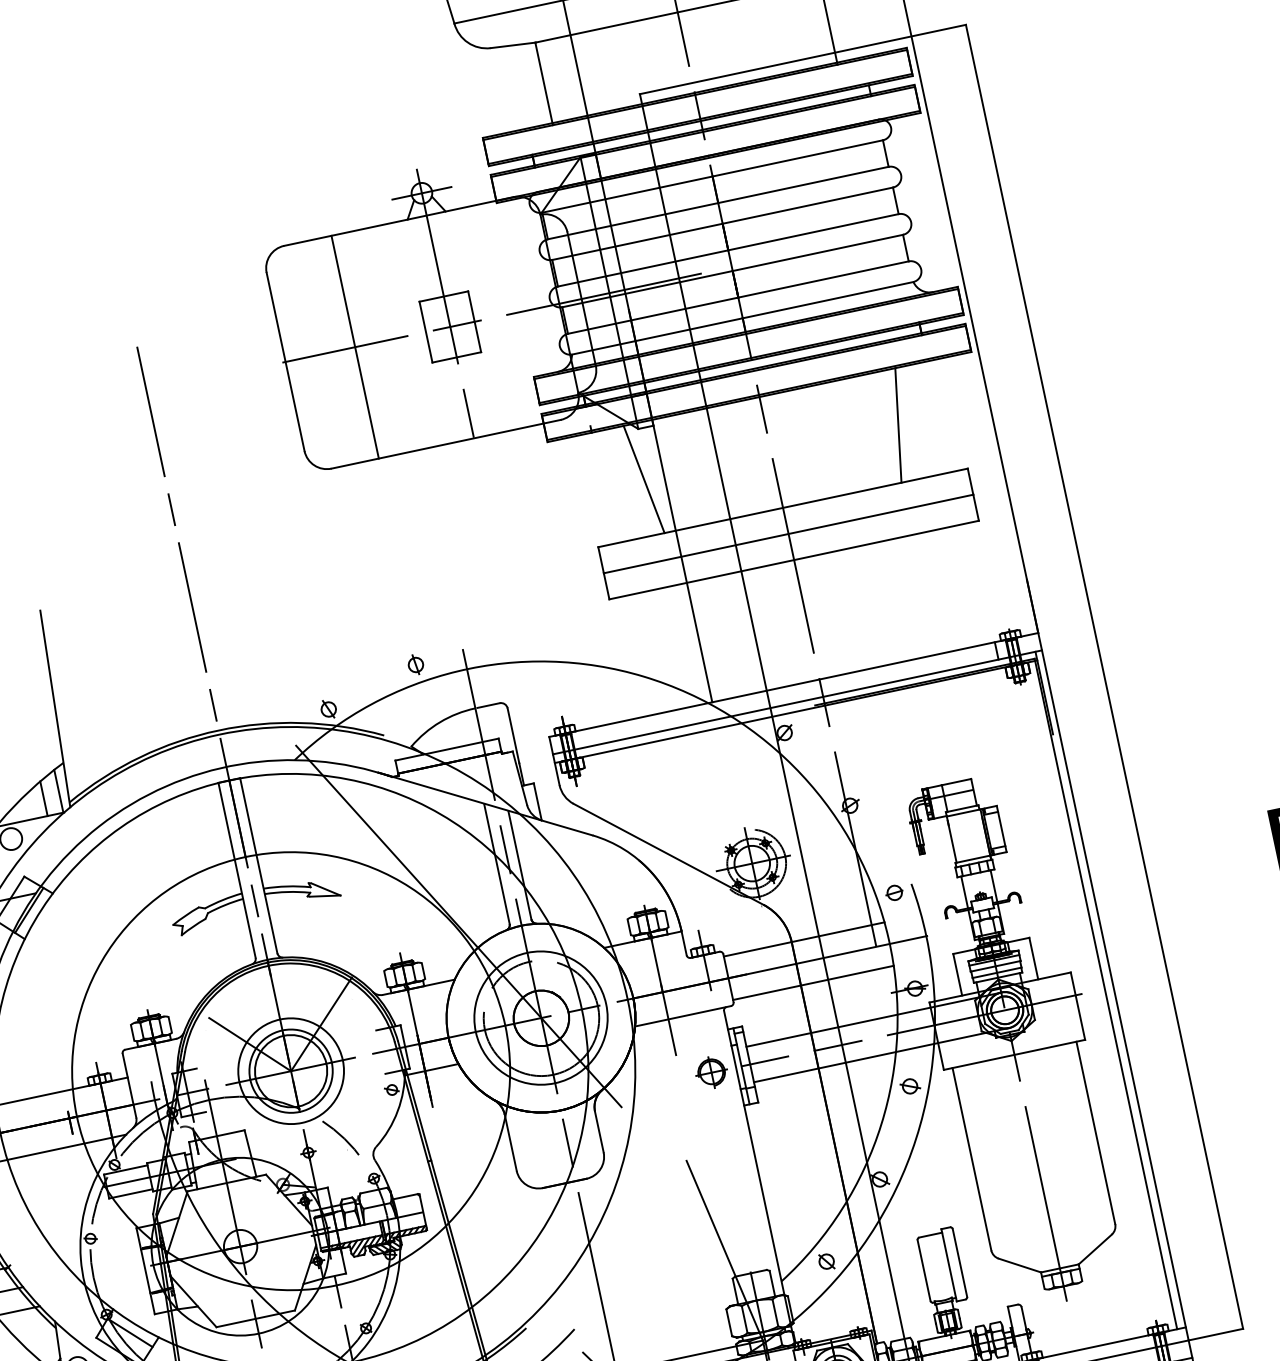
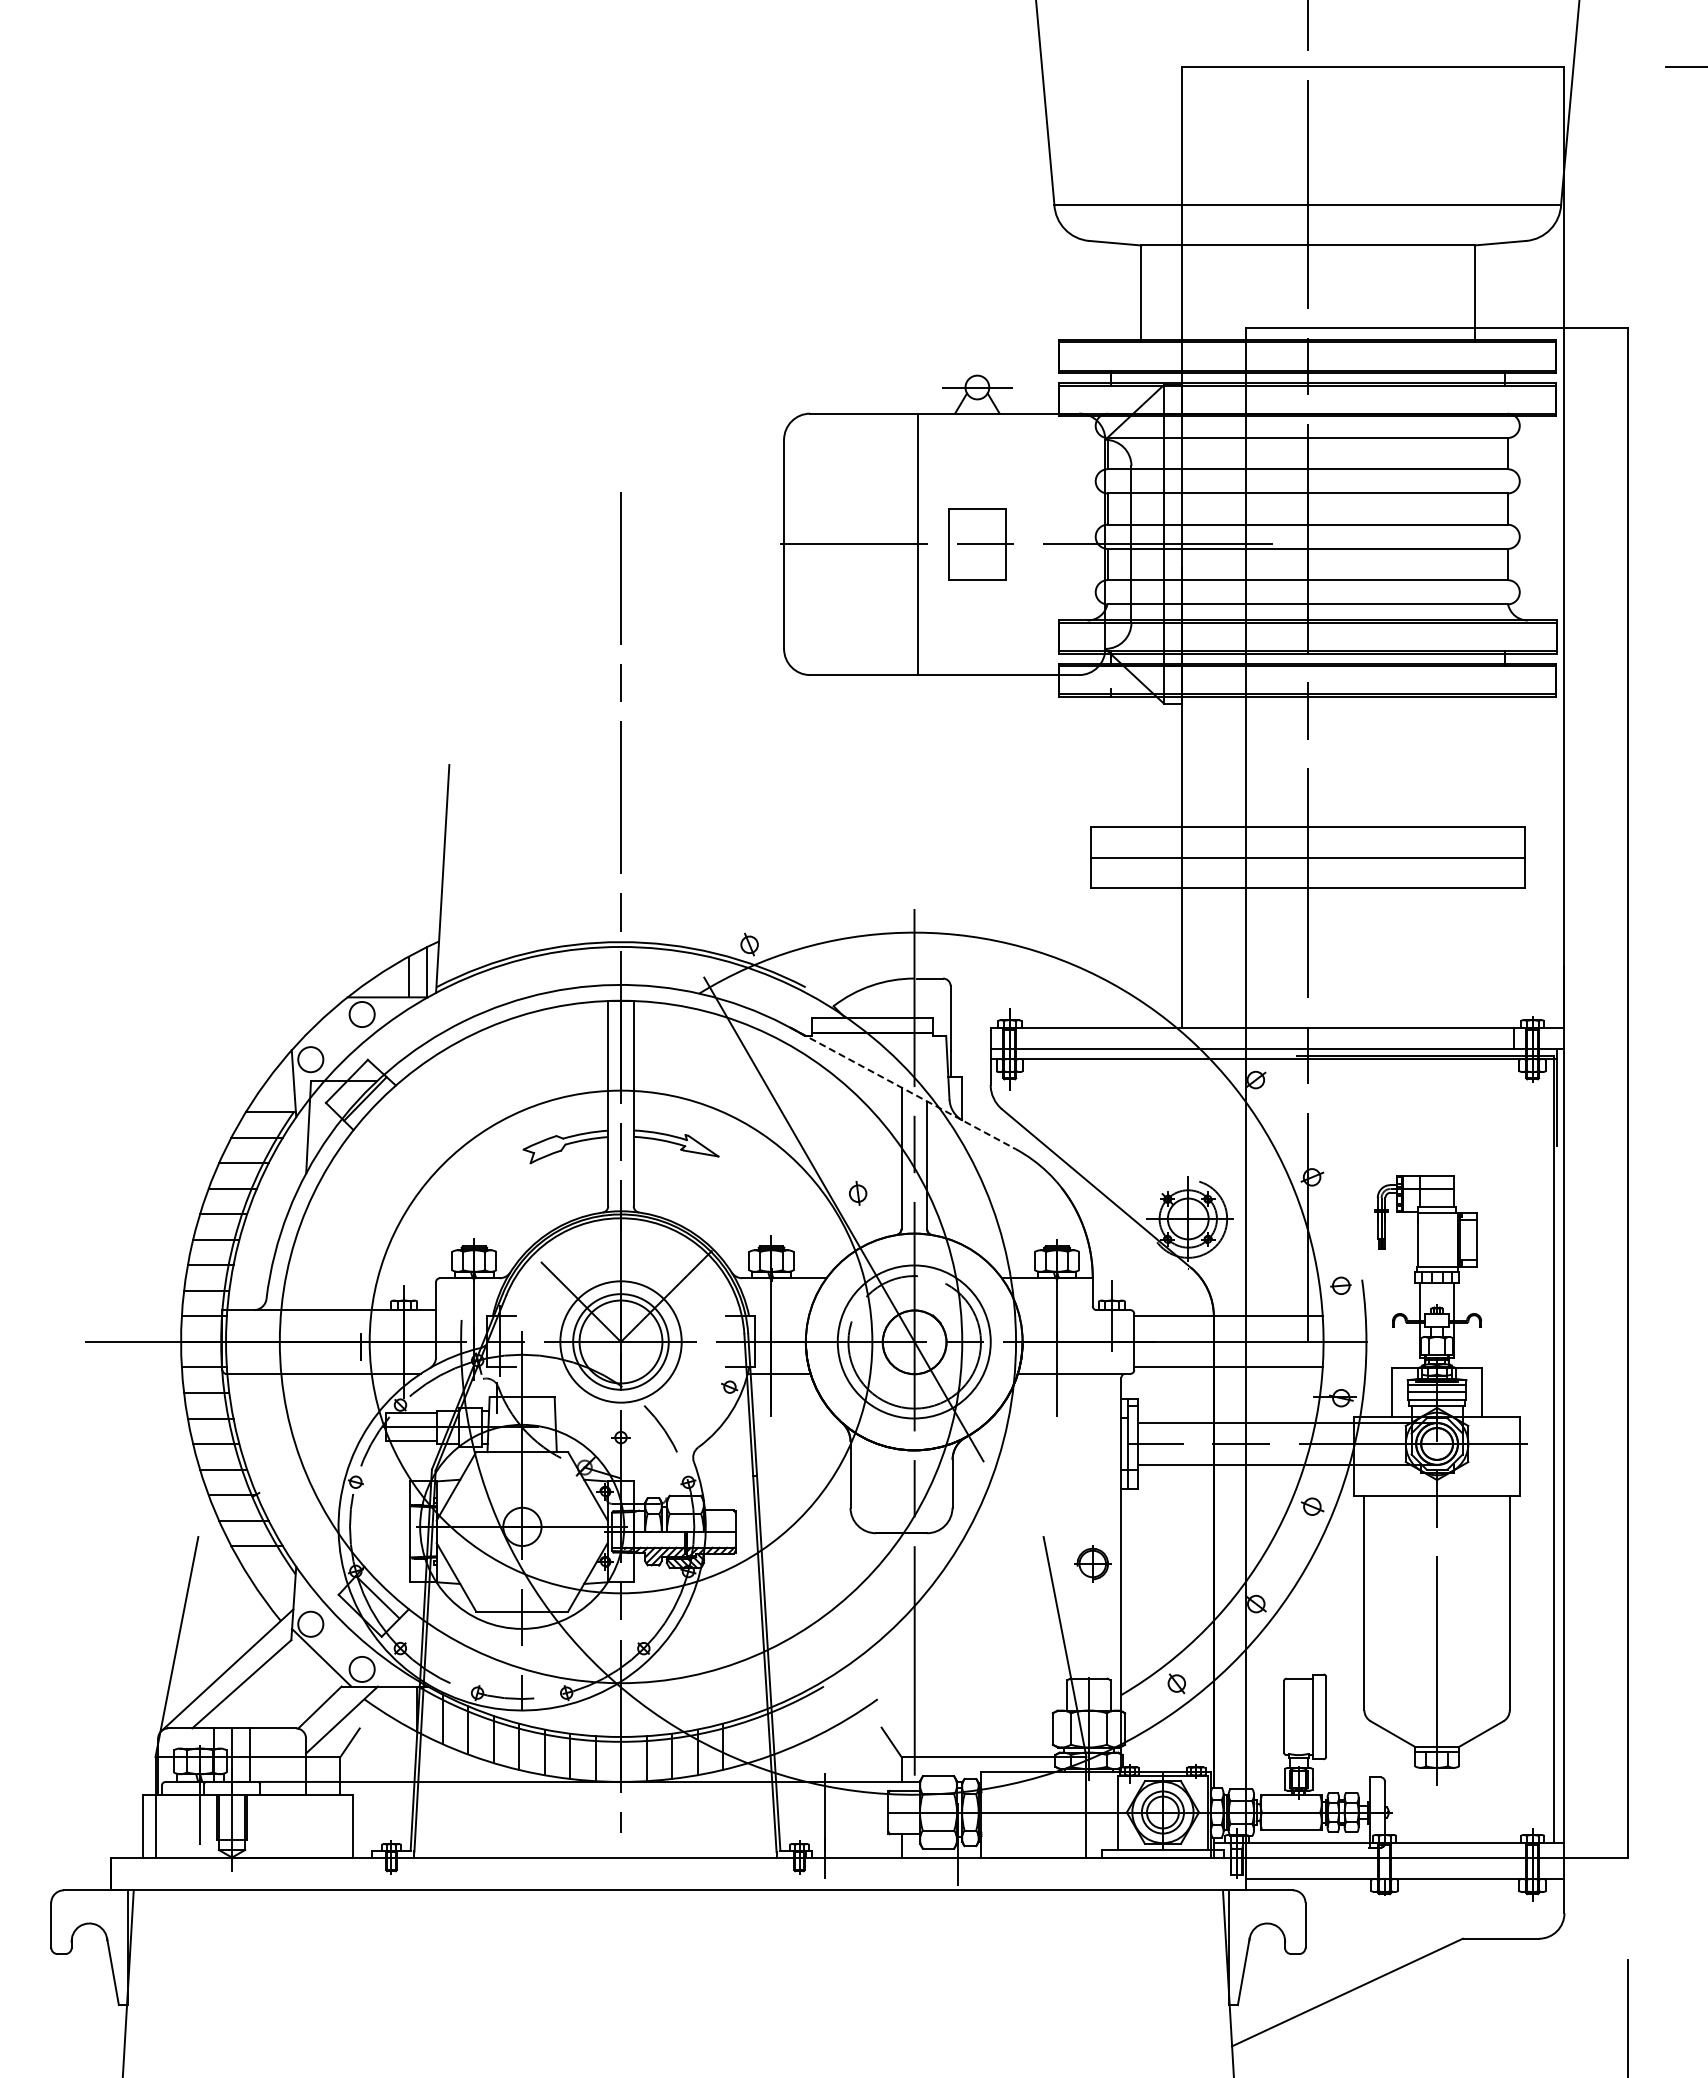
line: (445, 305) -> (977, 519), removed
line: (355, 347) -> (917, 544), moved
line: (897, 425) -> (1456, 761), removed
line: (644, 479) -> (1158, 761), removed
part: (416, 664) -> (858, 1193), moved
line: (485, 804) -> (903, 1088), solid -> dashed
part: (711, 1072) -> (1092, 1563), moved

